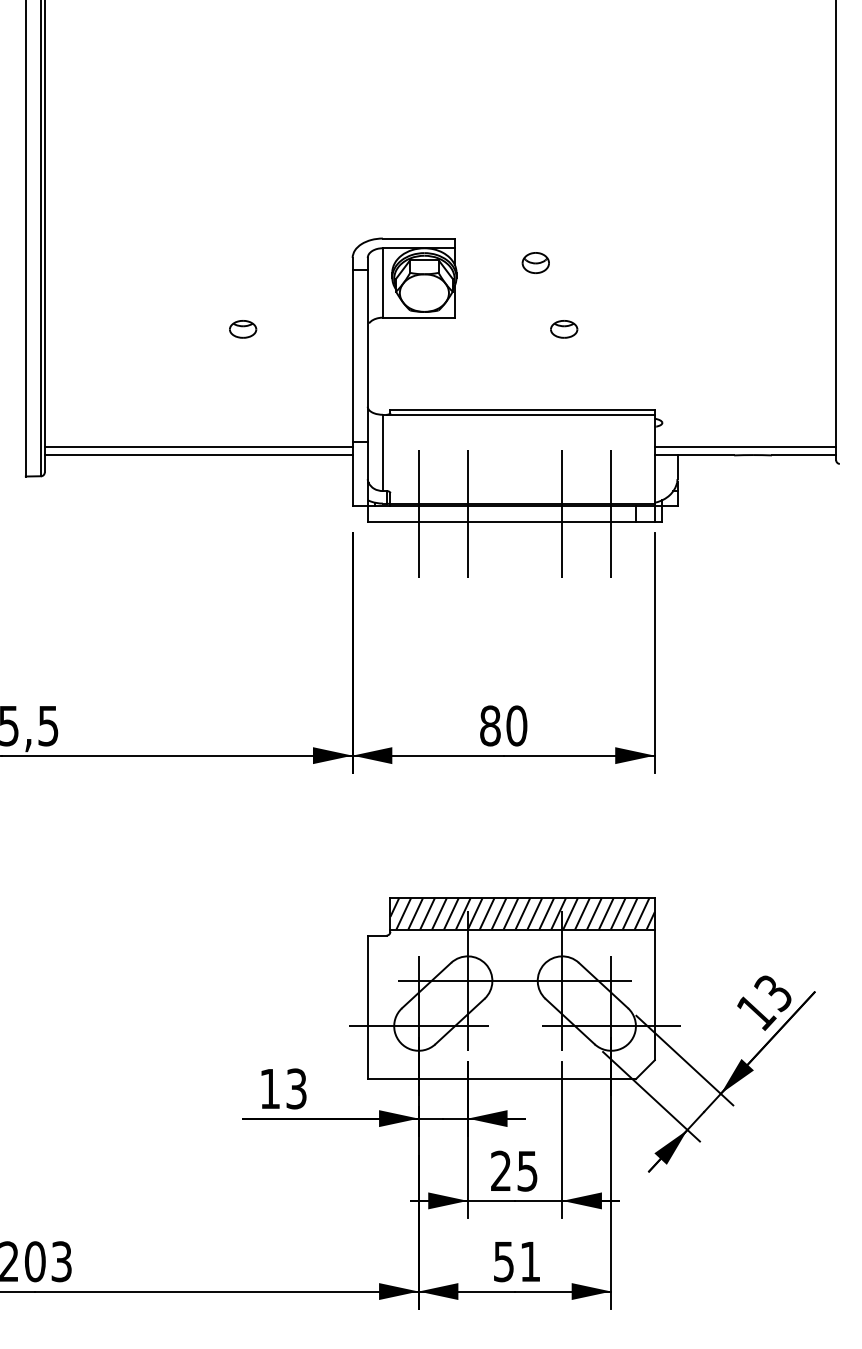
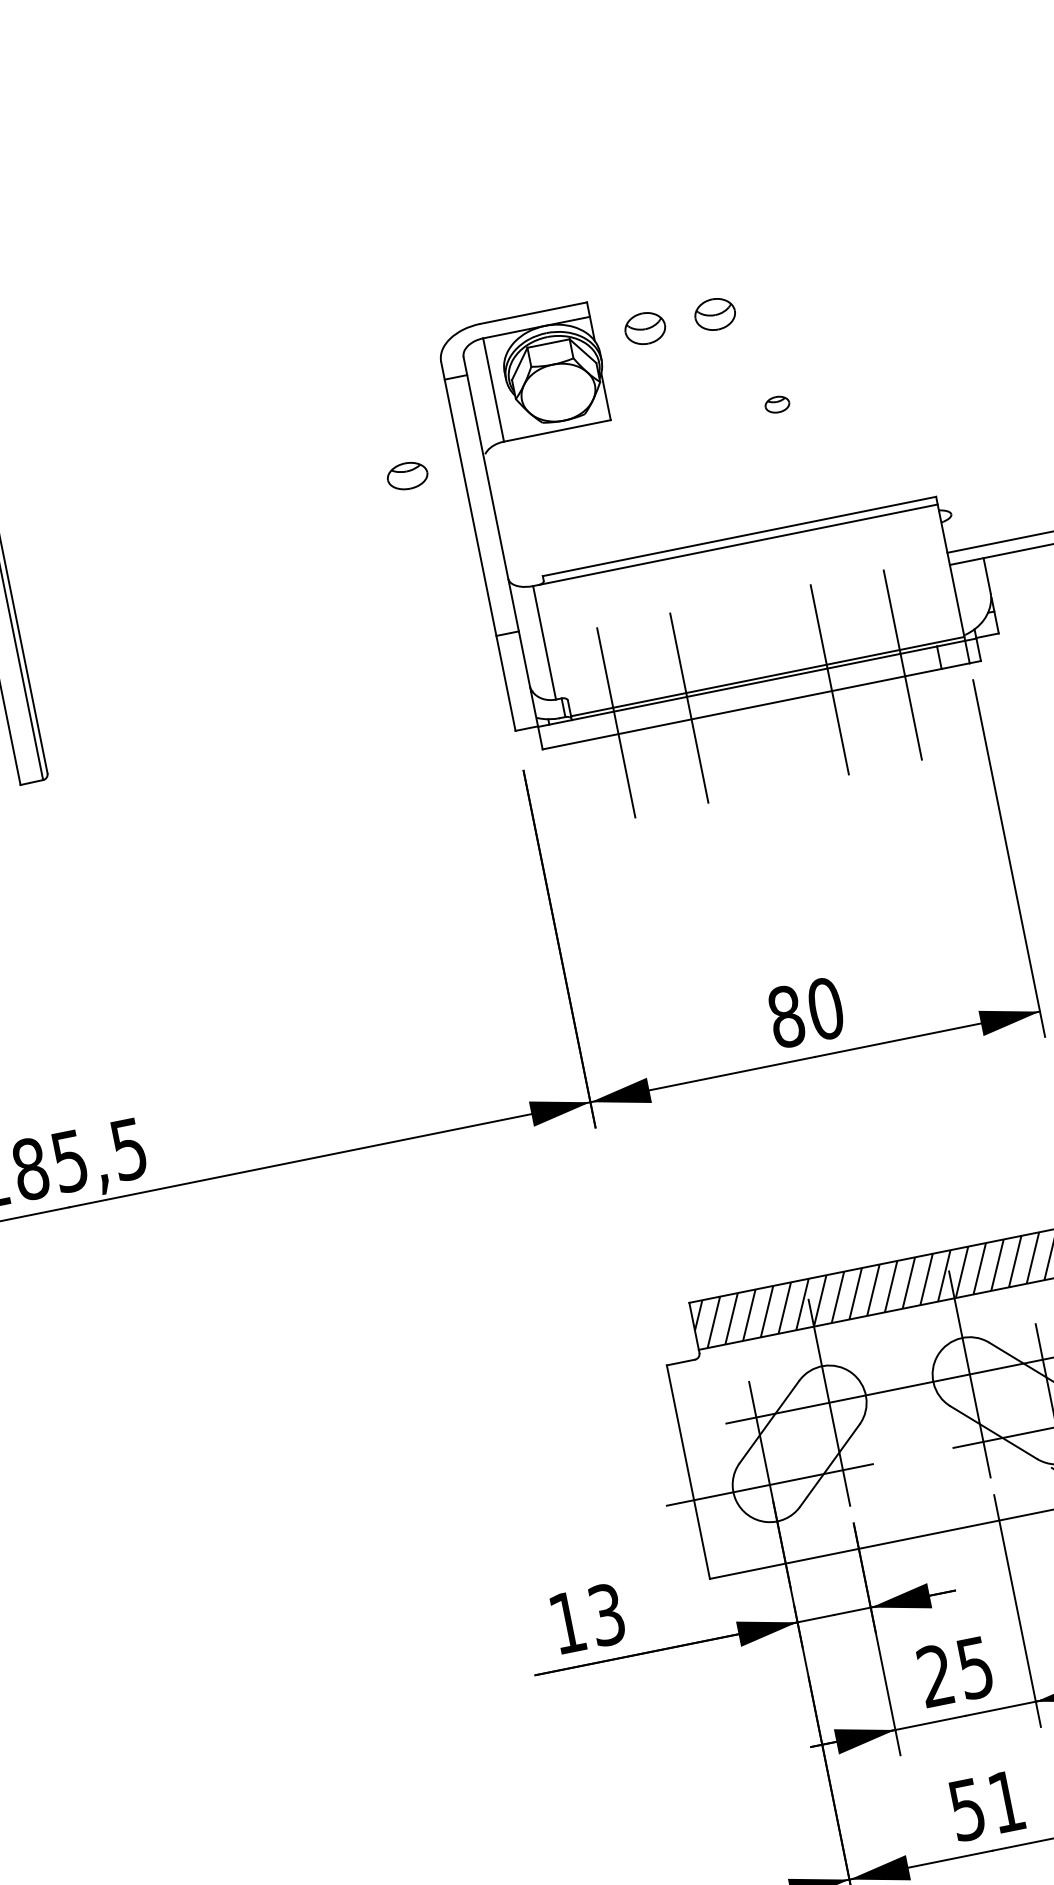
part: (488, 262) -> (644, 327), added
part: (243, 329) -> (408, 476), moved
part: (564, 329) -> (777, 404), size x0.6
line: (198, 447) -> (268, 690), removed
line: (198, 455) -> (271, 701), removed

